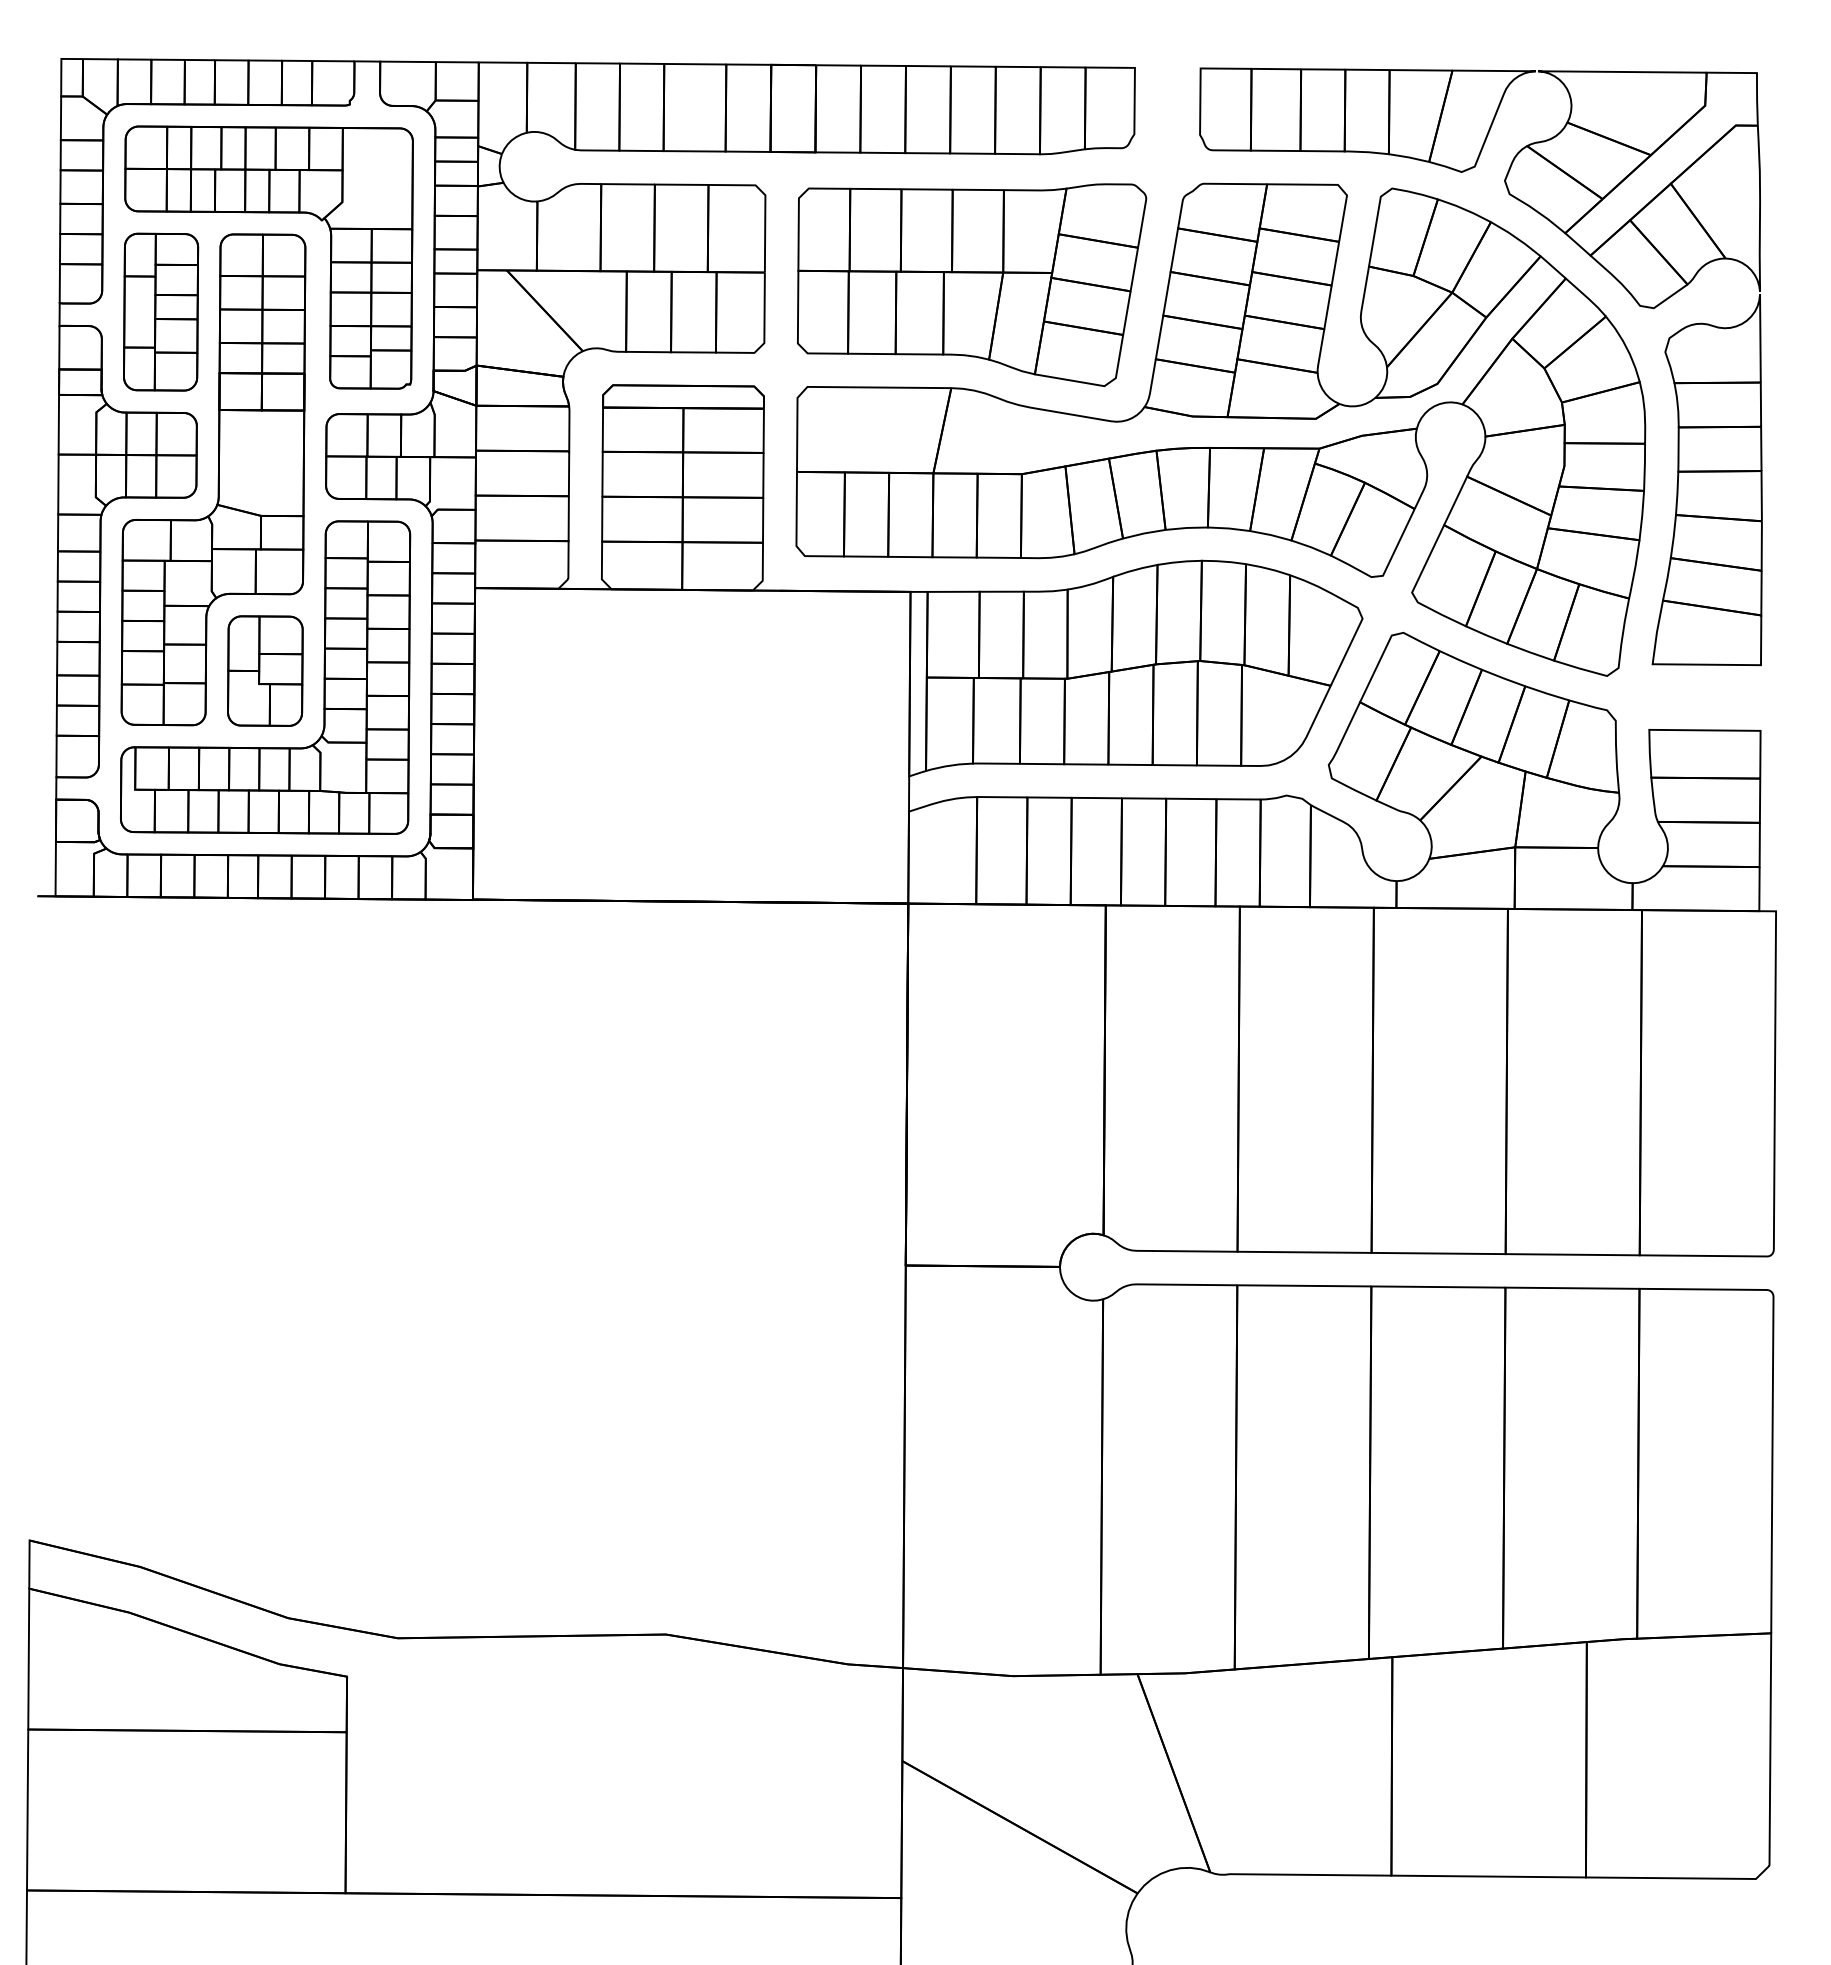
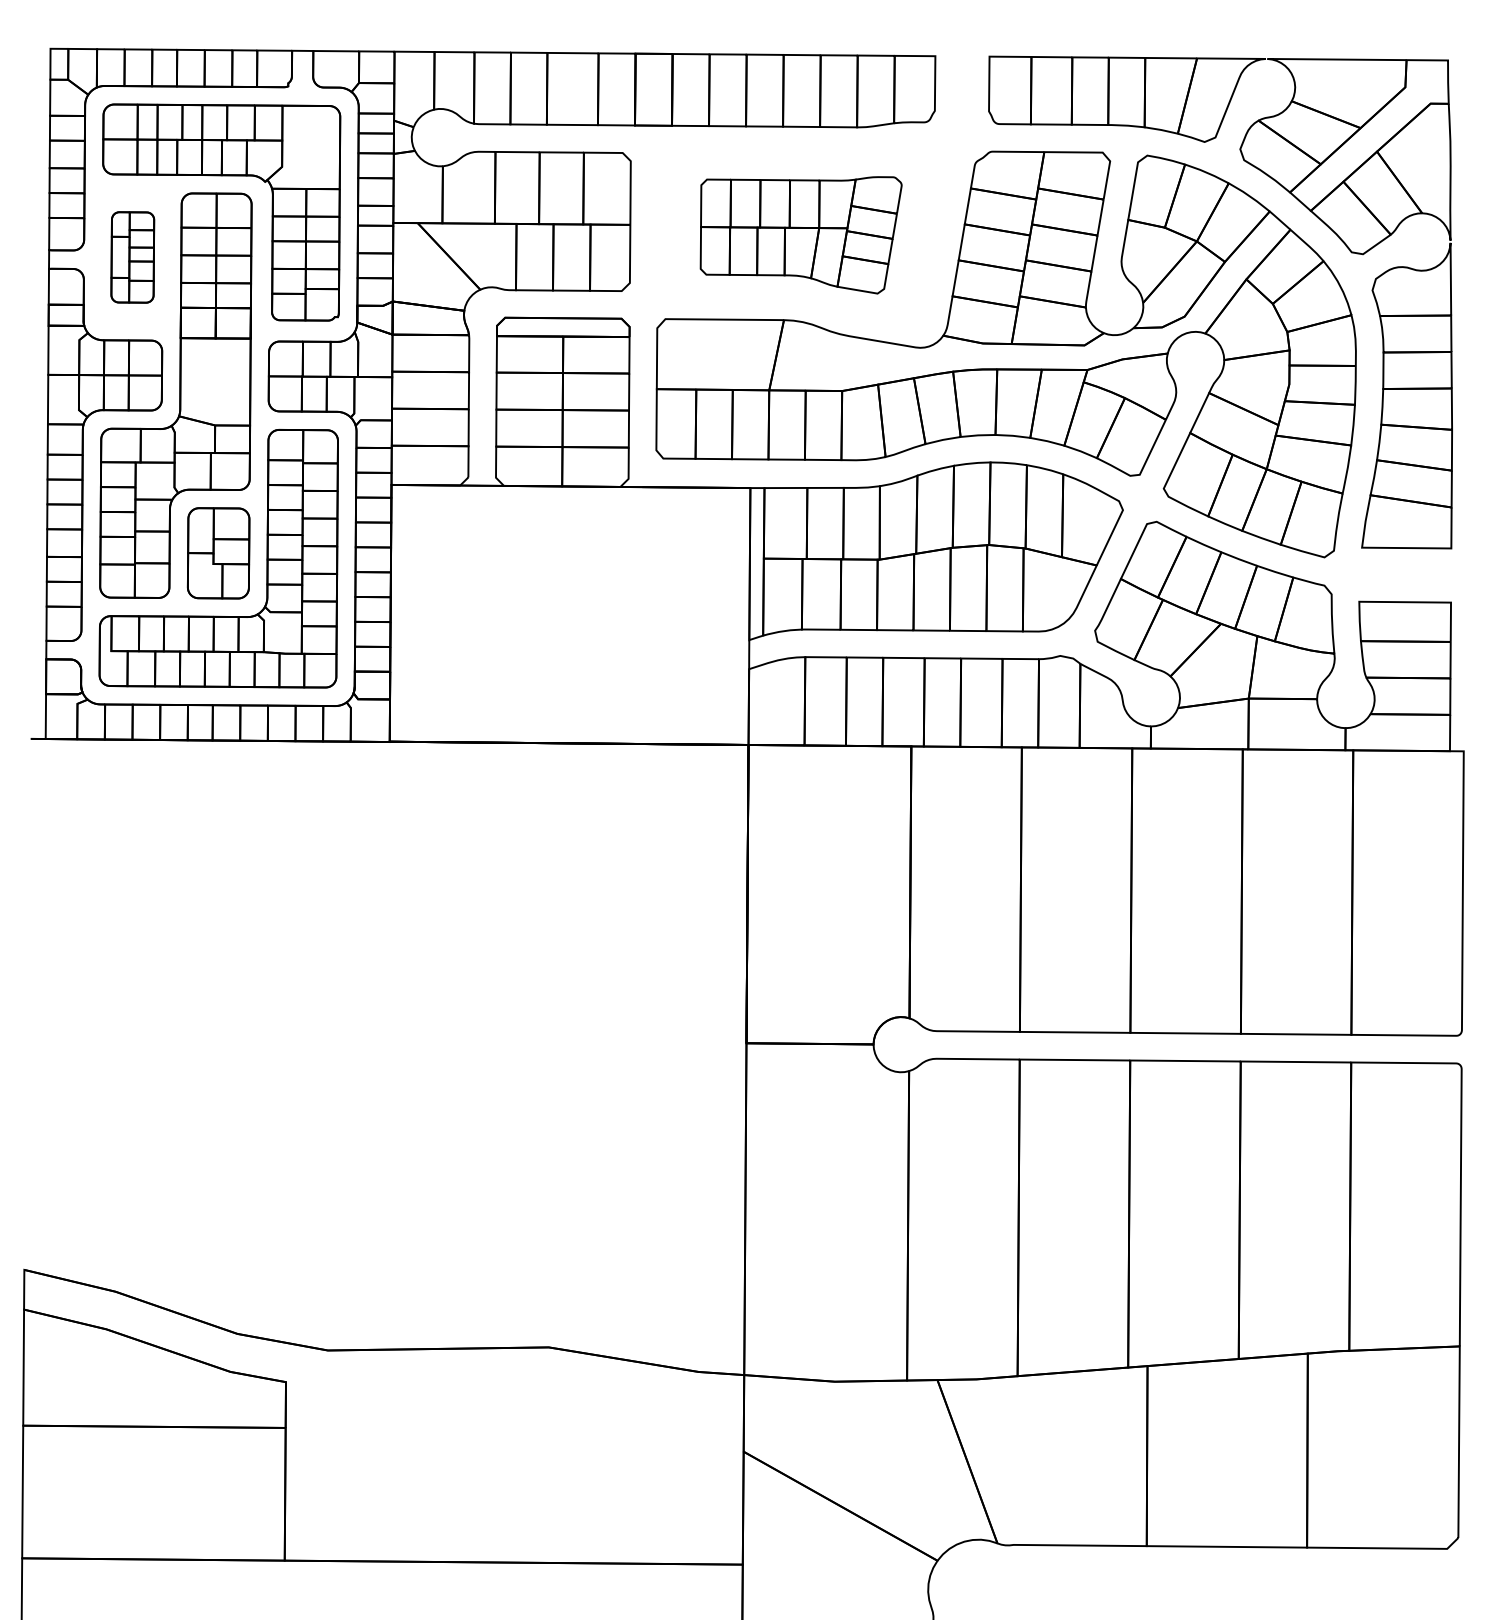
part: (972, 285) -> (801, 235), size x0.7
part: (161, 311) -> (133, 256), size x0.7

